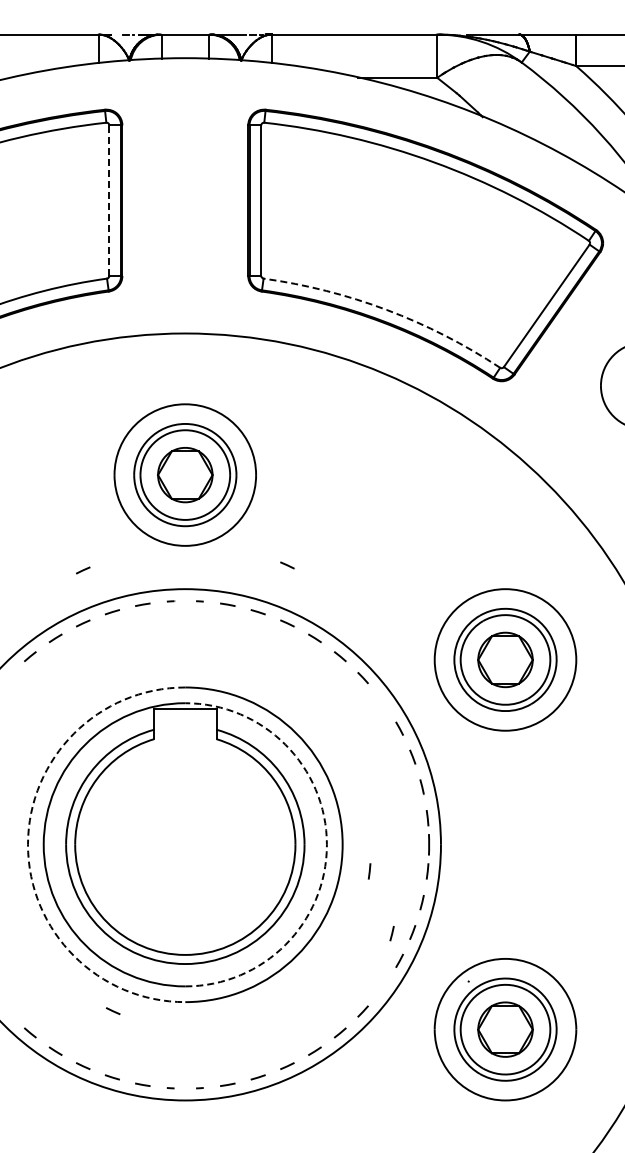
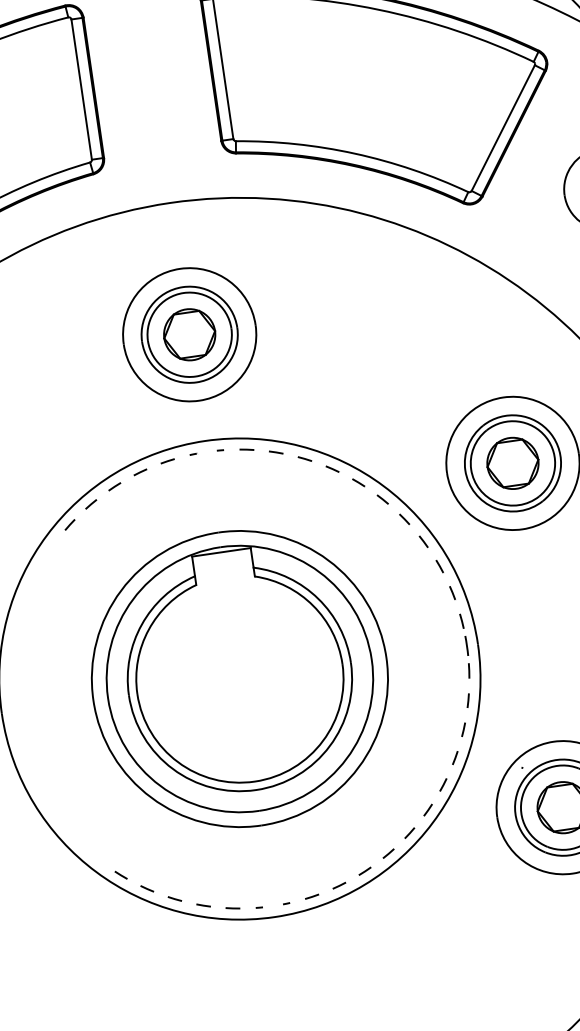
line: (109, 200) -> (81, 89), dashed -> solid
arc: (386, 309) -> (354, 153), dashed -> solid
line: (287, 565) -> (297, 405), removed
line: (83, 570) -> (107, 437), removed
line: (382, 701) -> (404, 518), added
arc: (28, 844) -> (93, 700), dashed -> solid
arc: (326, 844) -> (371, 659), dashed -> solid
line: (369, 871) -> (415, 678), removed
line: (391, 933) -> (443, 733), removed
line: (383, 986) -> (443, 784), added
line: (113, 1010) -> (195, 843), removed

